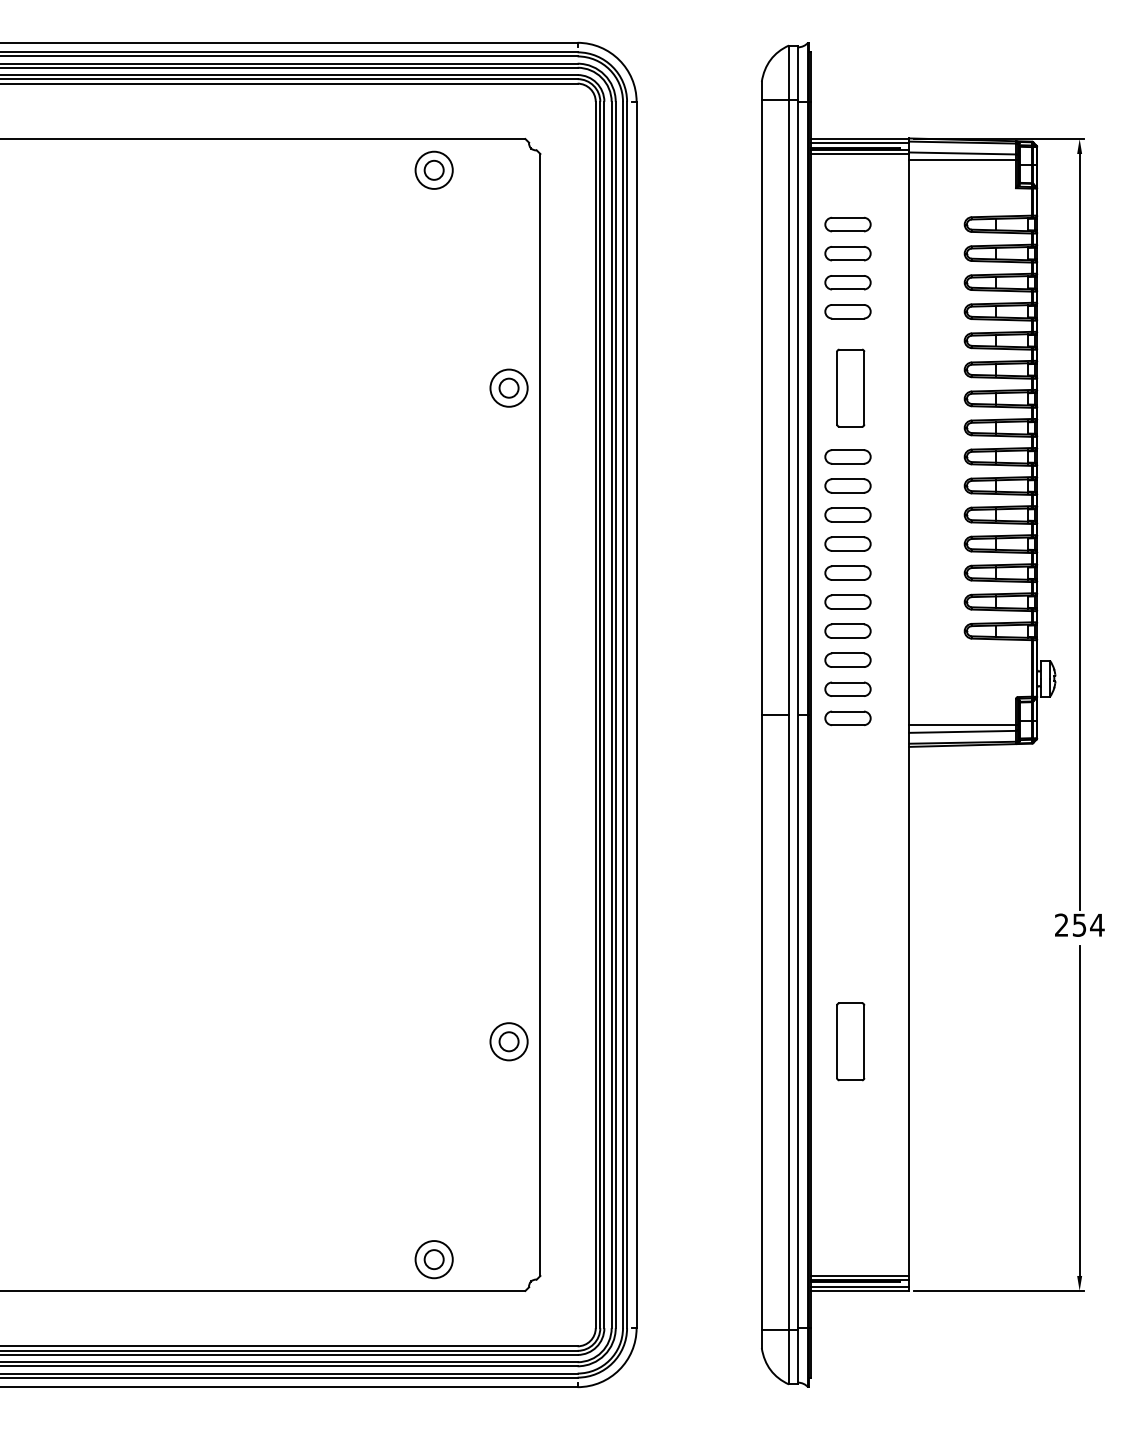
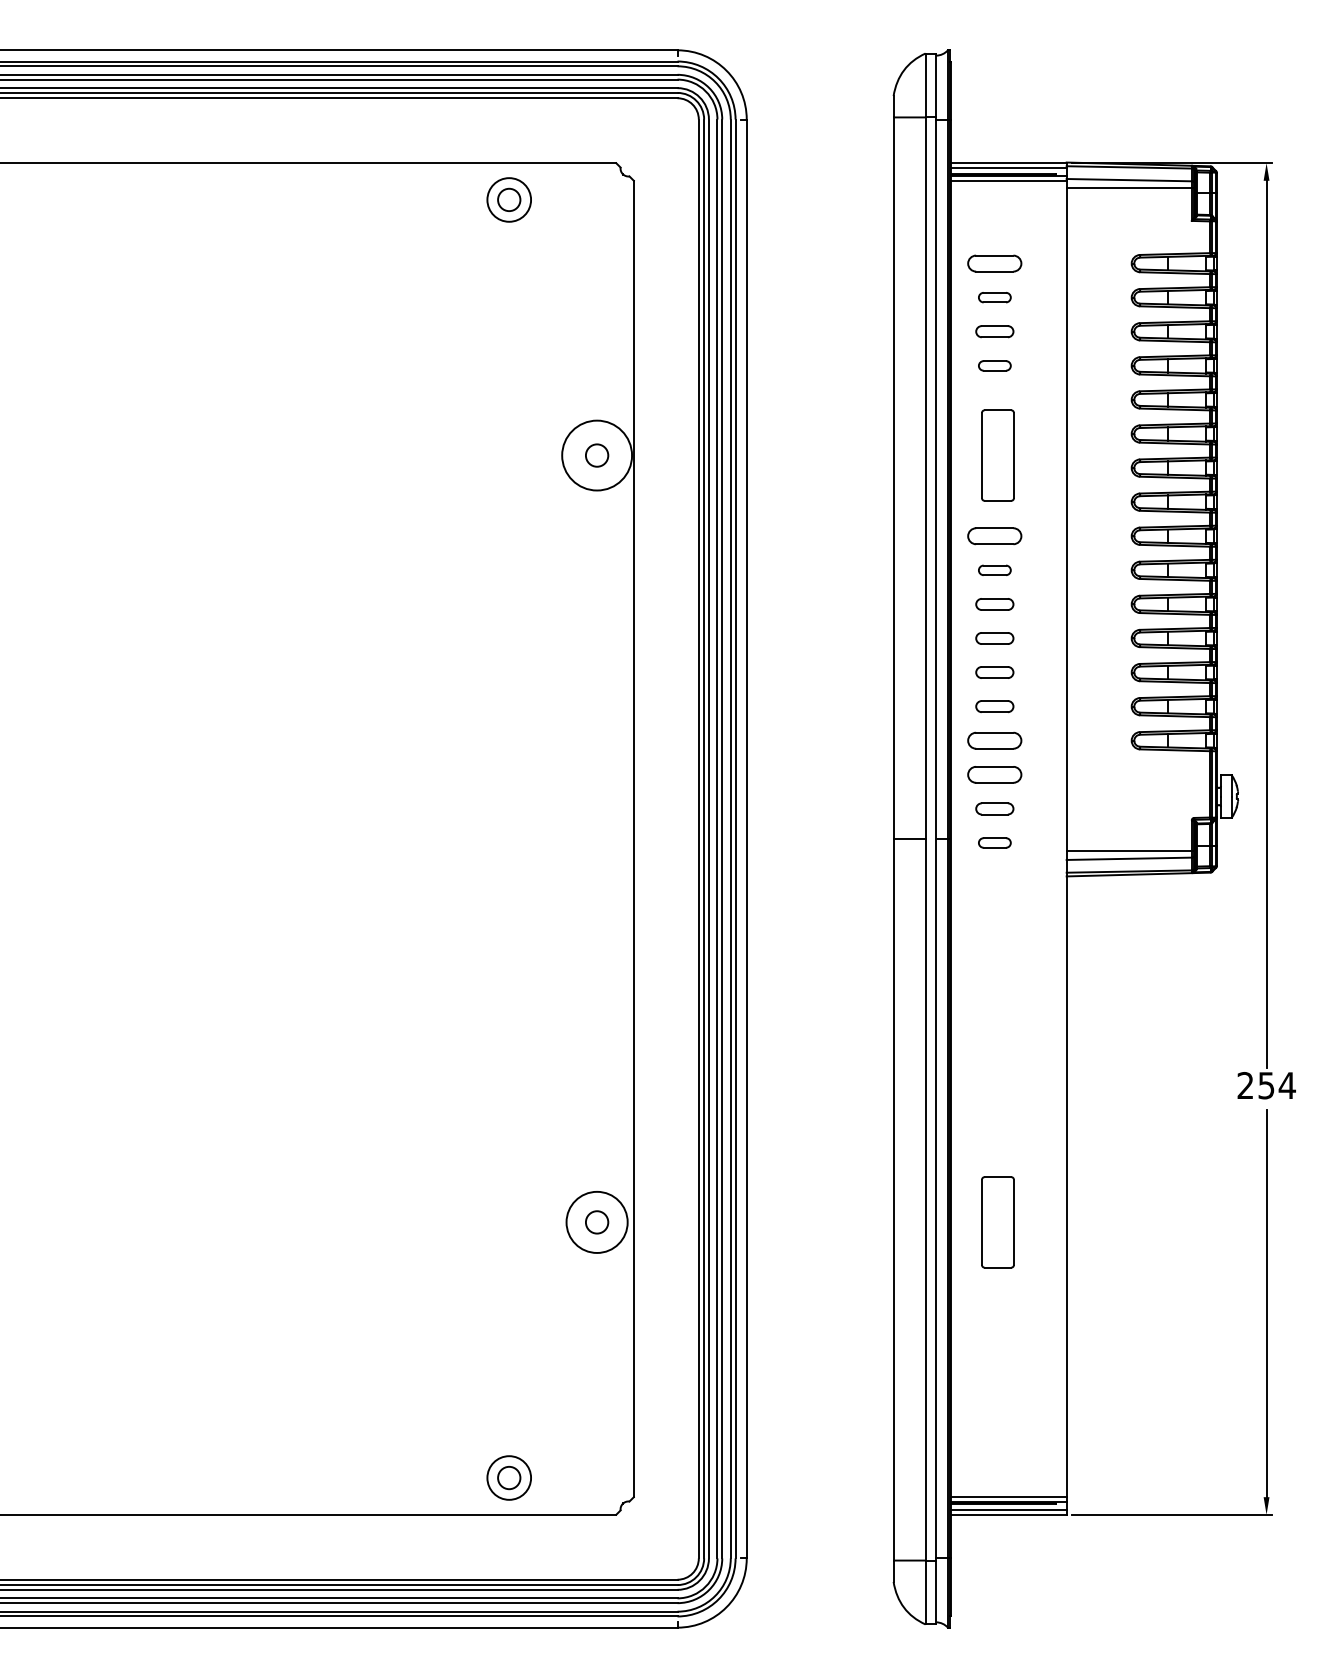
part: (847, 253) -> (994, 297), size x0.6
part: (847, 282) -> (994, 331), size x0.7
part: (847, 311) -> (994, 365), size x0.6
circle: (508, 388) -> (596, 455), size x1.6
part: (847, 486) -> (994, 570), size x0.6
part: (847, 515) -> (994, 604), size x0.7
part: (847, 544) -> (994, 638), size x0.7
part: (847, 573) -> (994, 672), size x0.7
part: (847, 602) -> (994, 706), size x0.7
part: (847, 689) -> (994, 808), size x0.7
part: (847, 717) -> (994, 842), size x0.6
circle: (508, 1041) -> (596, 1222), size x1.4

